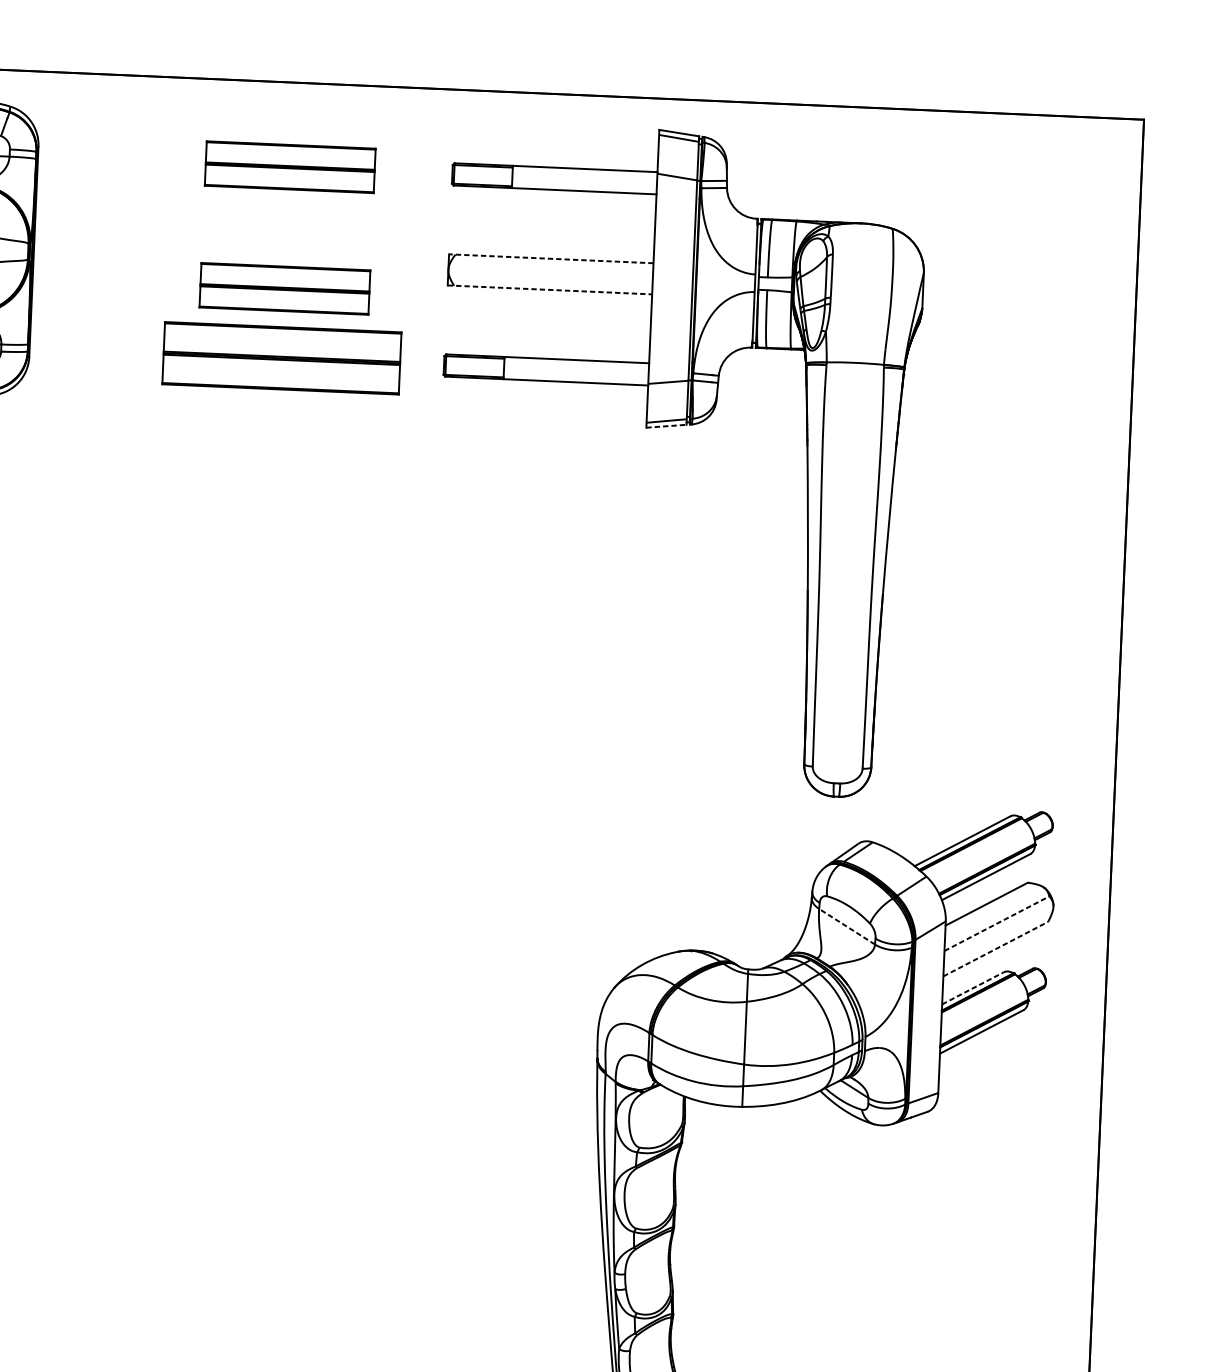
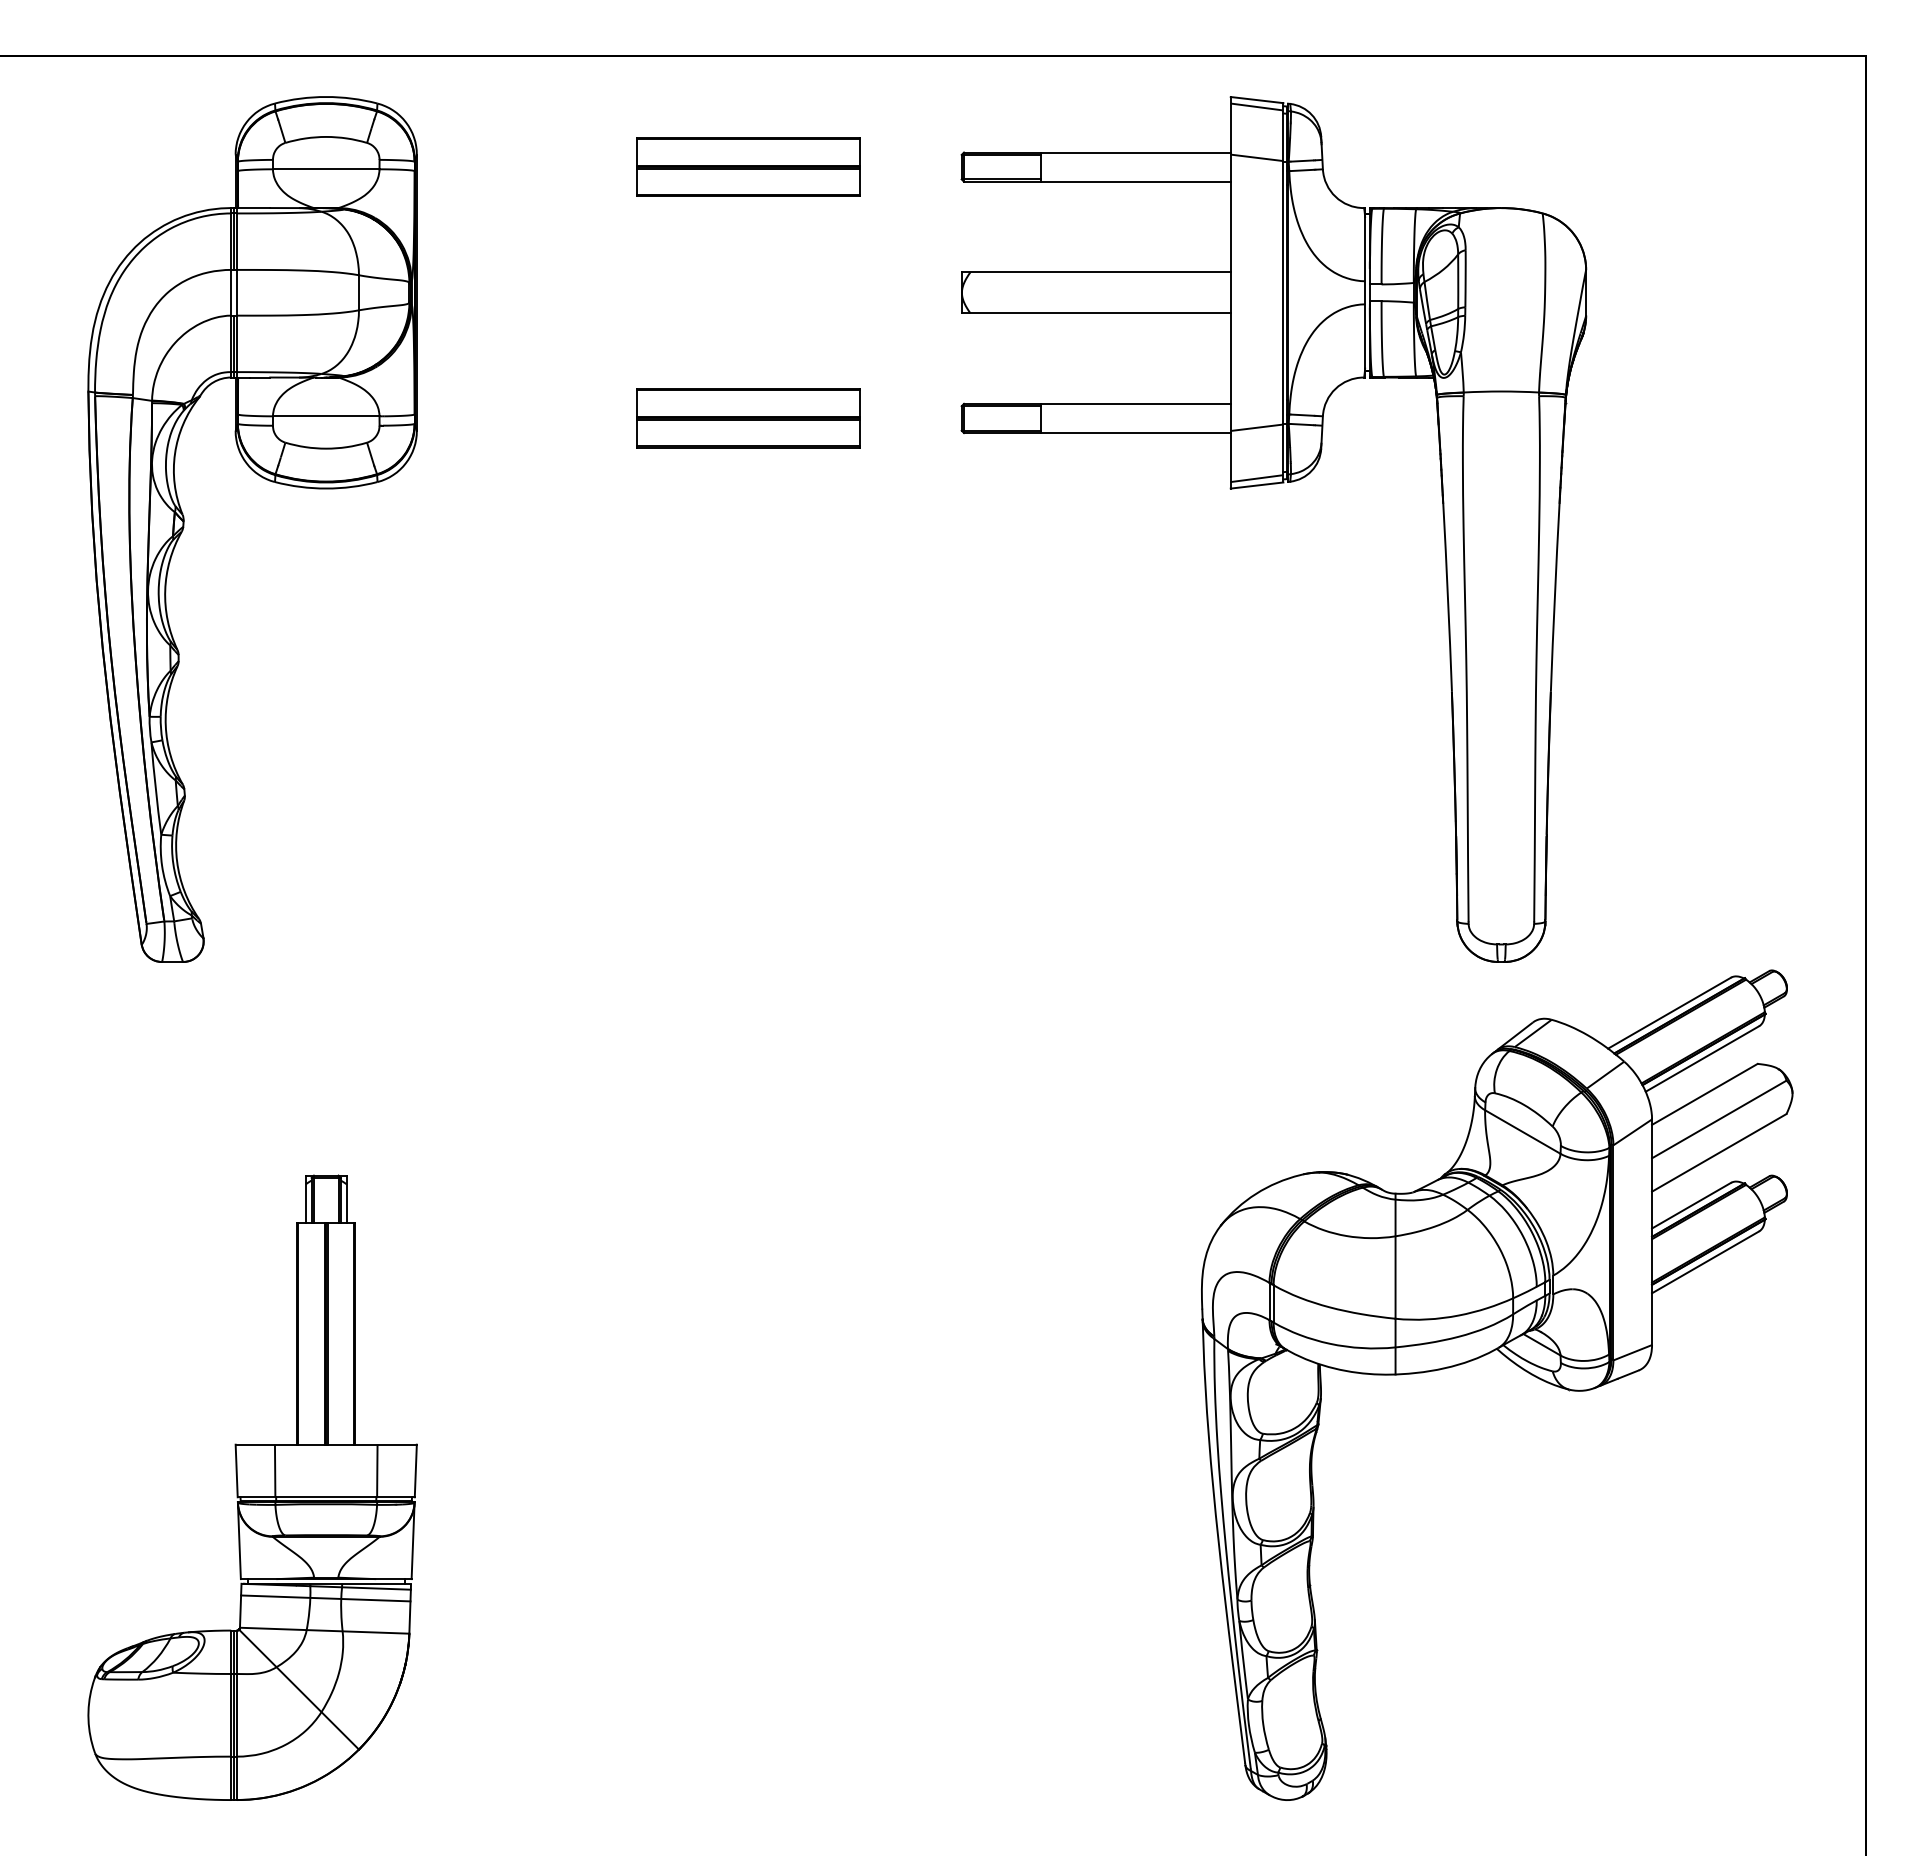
line: (550, 258) -> (1095, 272), dashed -> solid
part: (284, 288) -> (748, 326), removed
line: (550, 290) -> (1096, 313), dashed -> solid
part: (281, 358) -> (748, 418), size x0.71
line: (666, 426) -> (1257, 485), dashed -> solid
line: (997, 923) -> (1719, 1119), dashed -> solid
line: (846, 927) -> (1522, 1132), dashed -> solid
line: (995, 948) -> (1719, 1152), dashed -> solid
line: (972, 988) -> (1691, 1205), dashed -> solid

